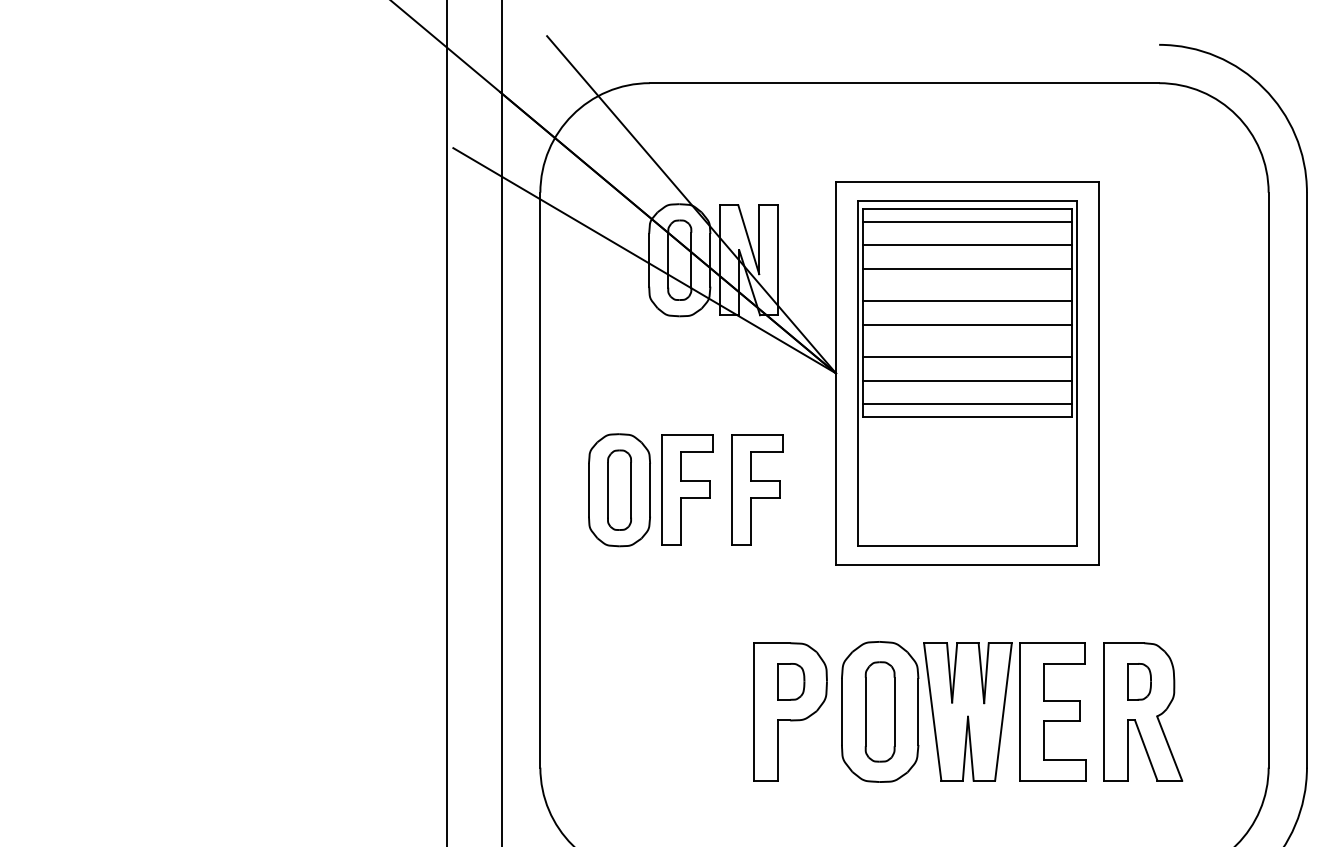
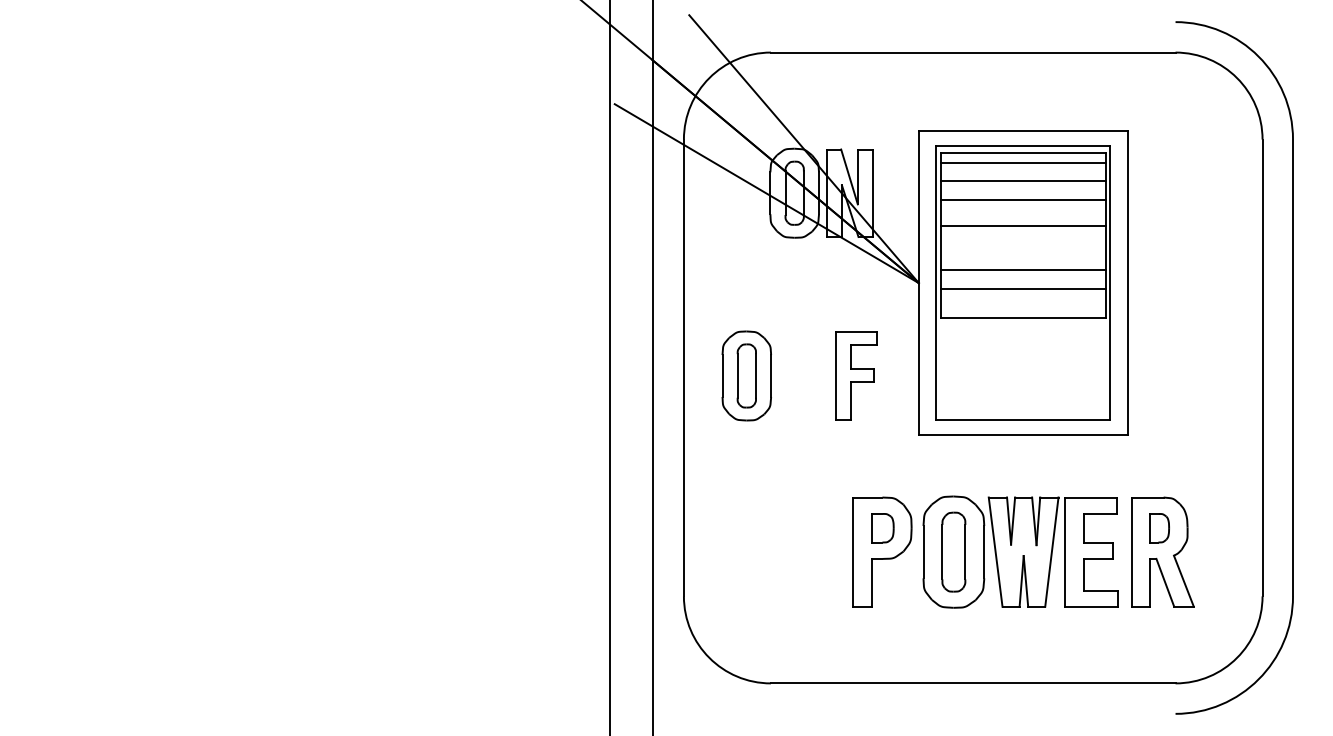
line: (966, 324) -> (1022, 244), removed
line: (966, 404) -> (1022, 307), removed
part: (687, 489) -> (800, 375), removed

